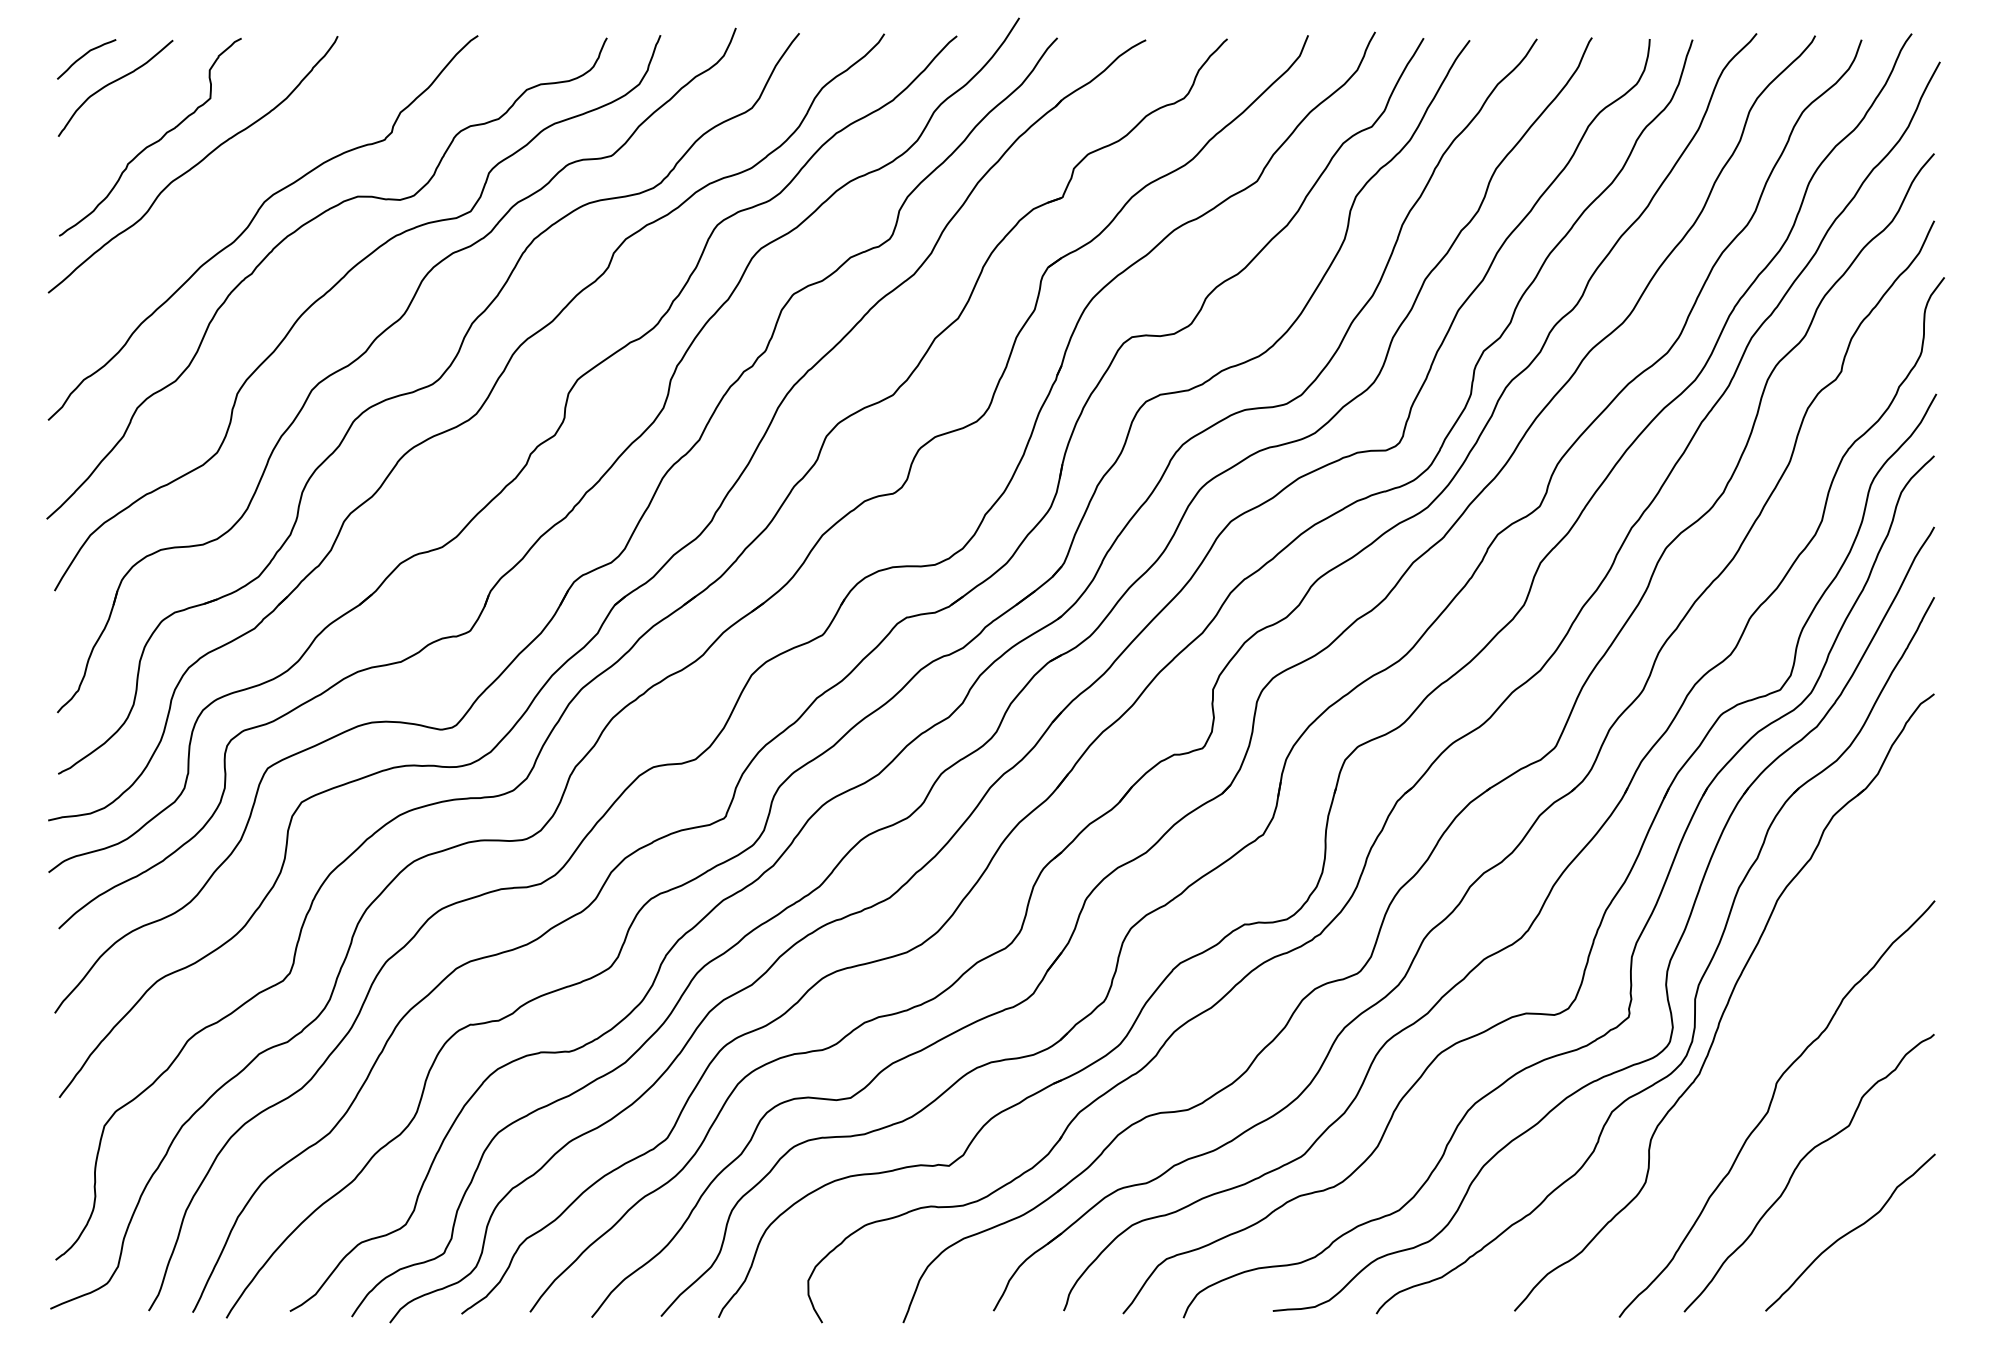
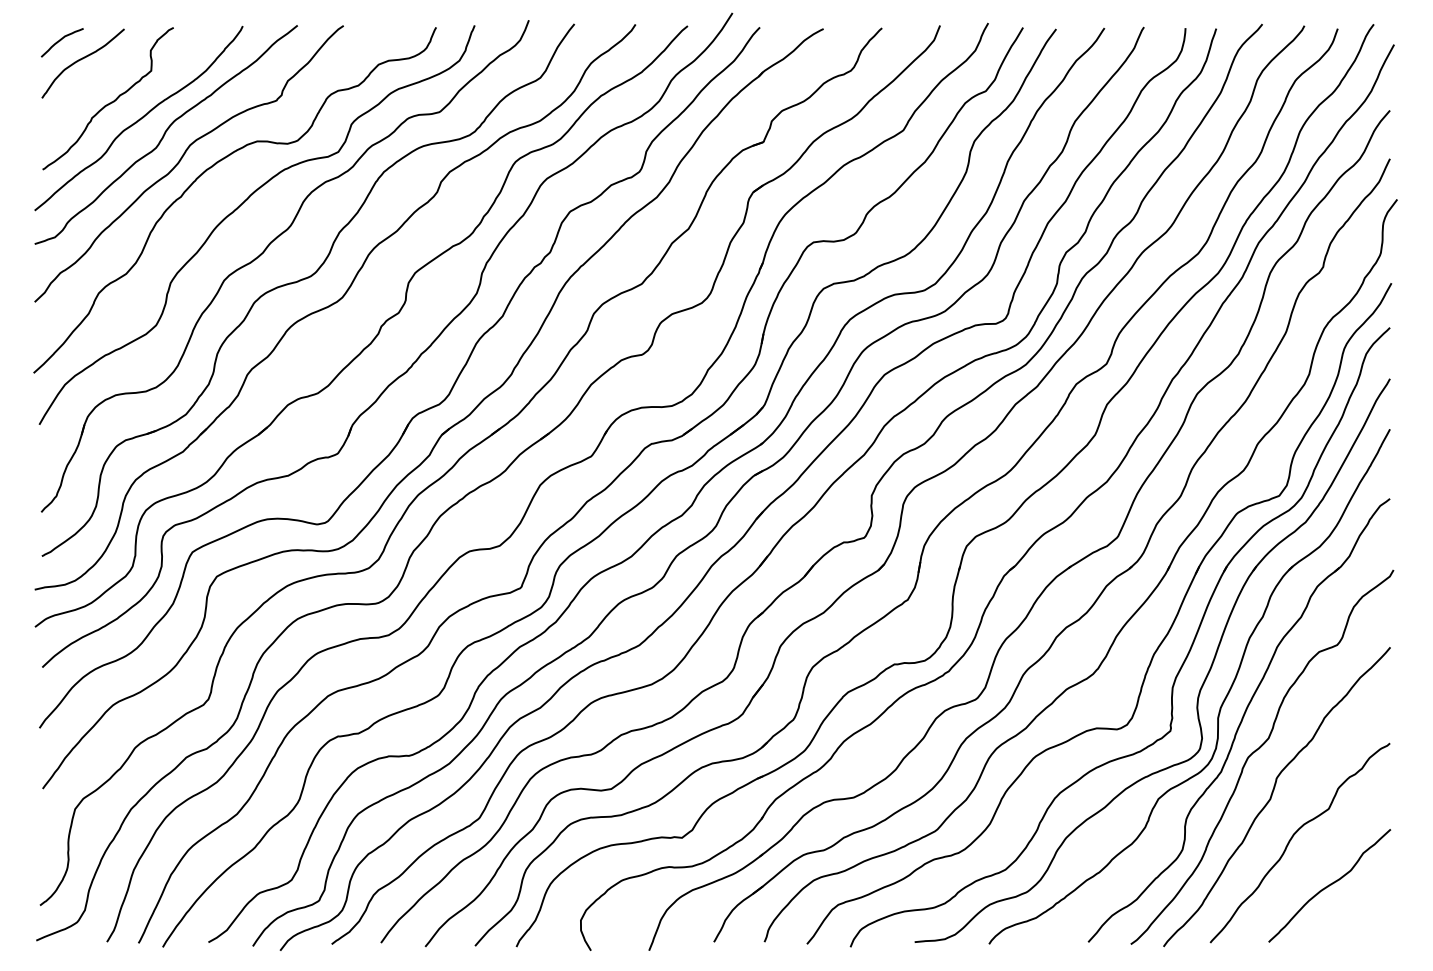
curve: (230, 187) -> (165, 134), added
curve: (1752, 1042) -> (1259, 749), added

